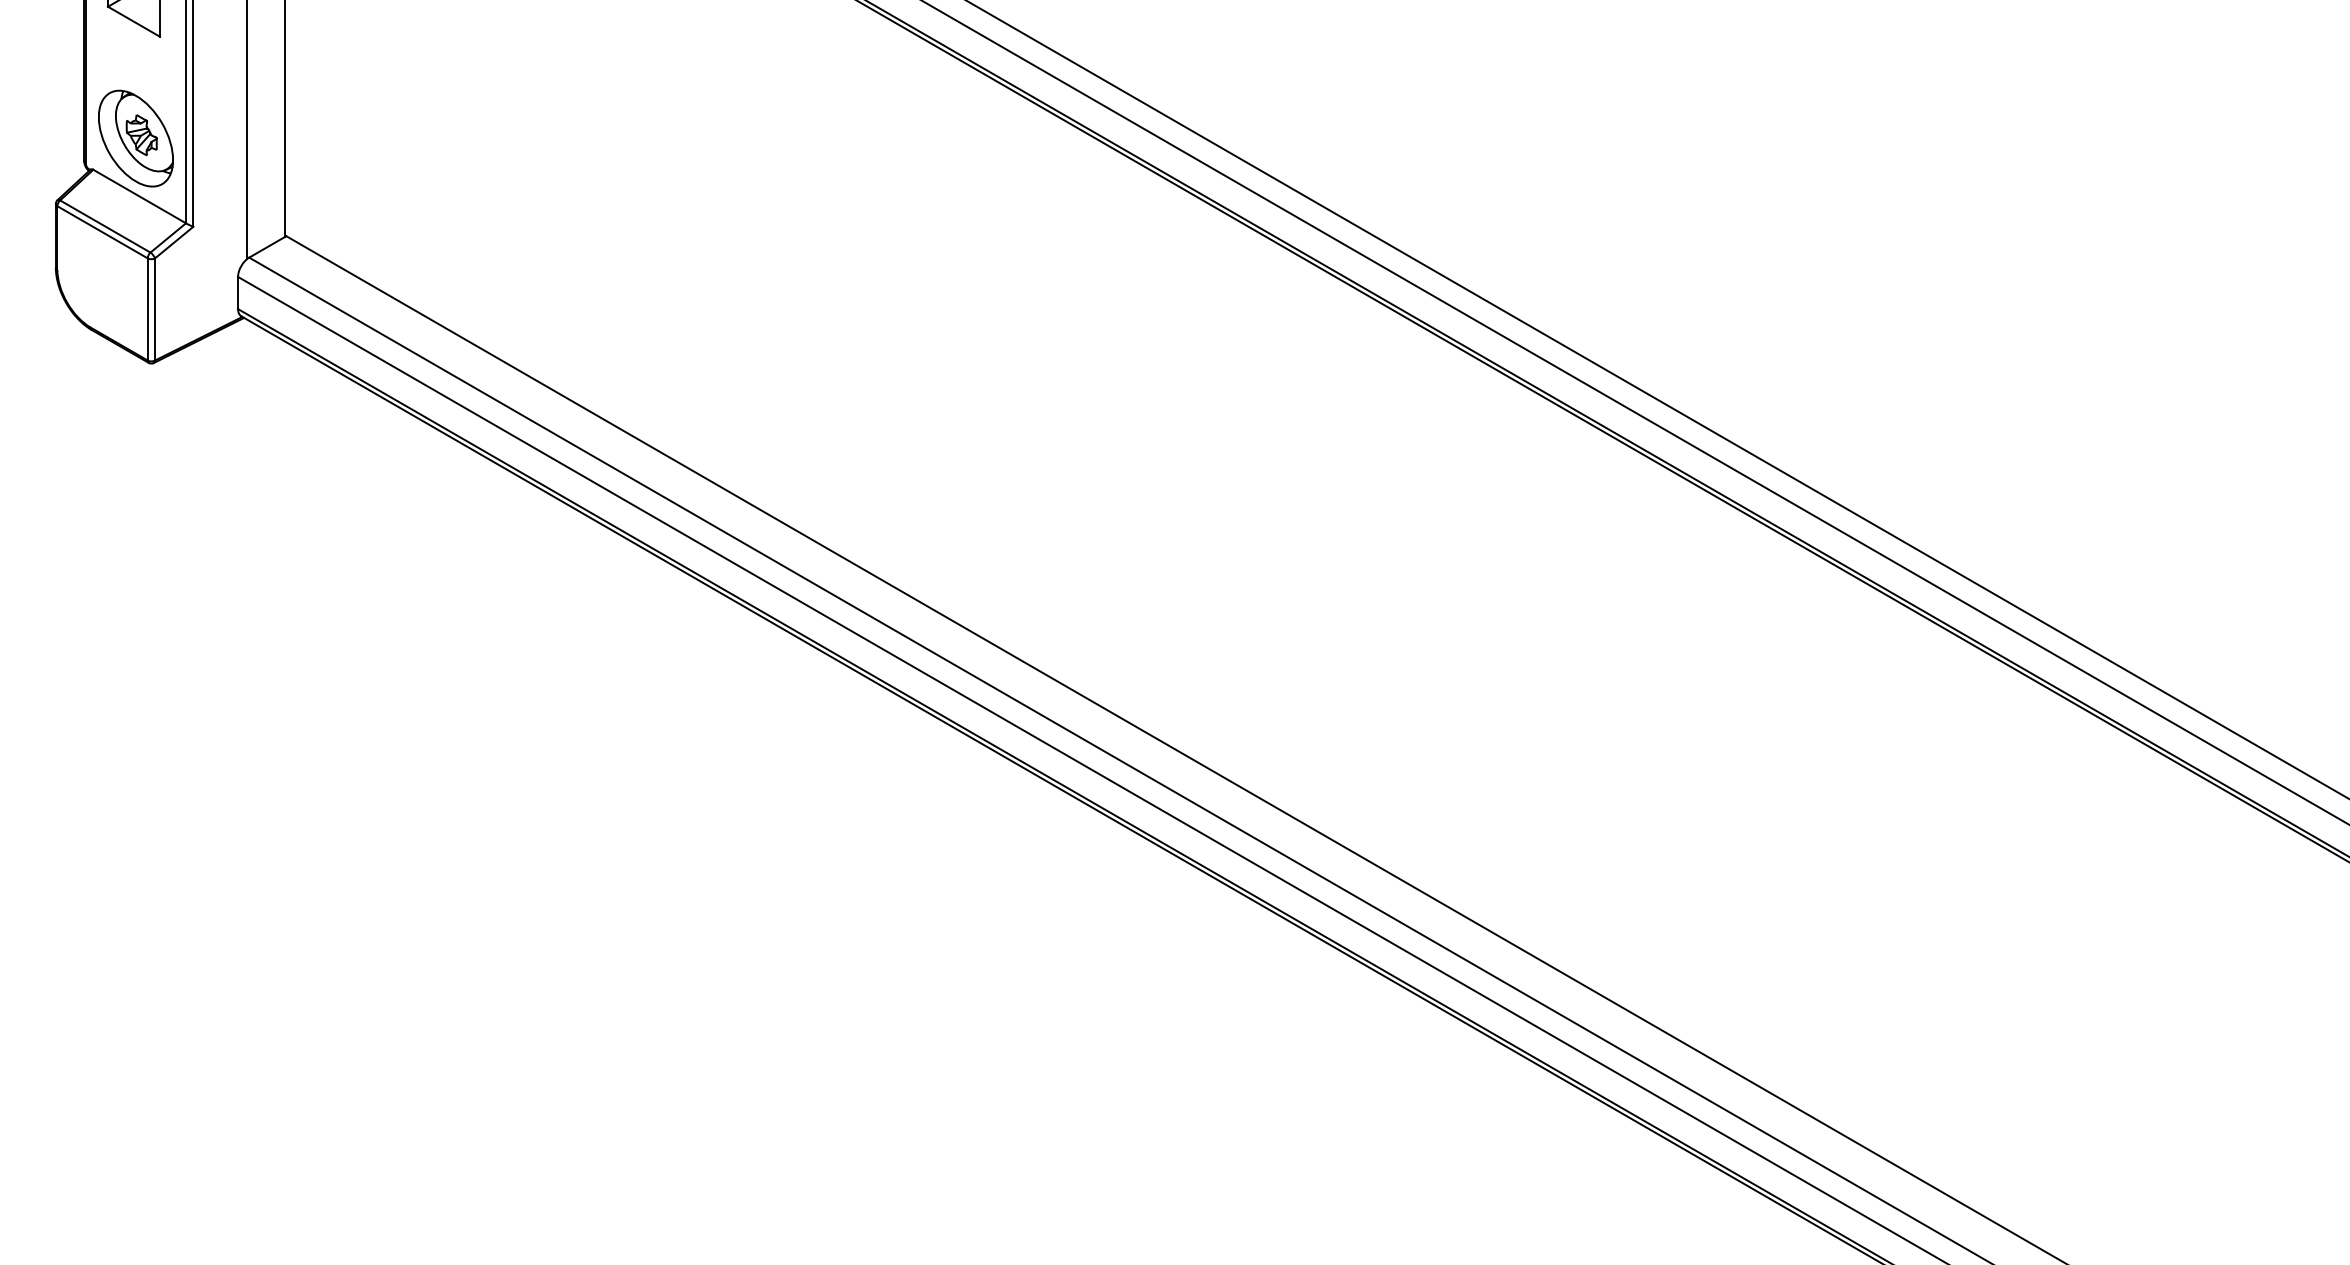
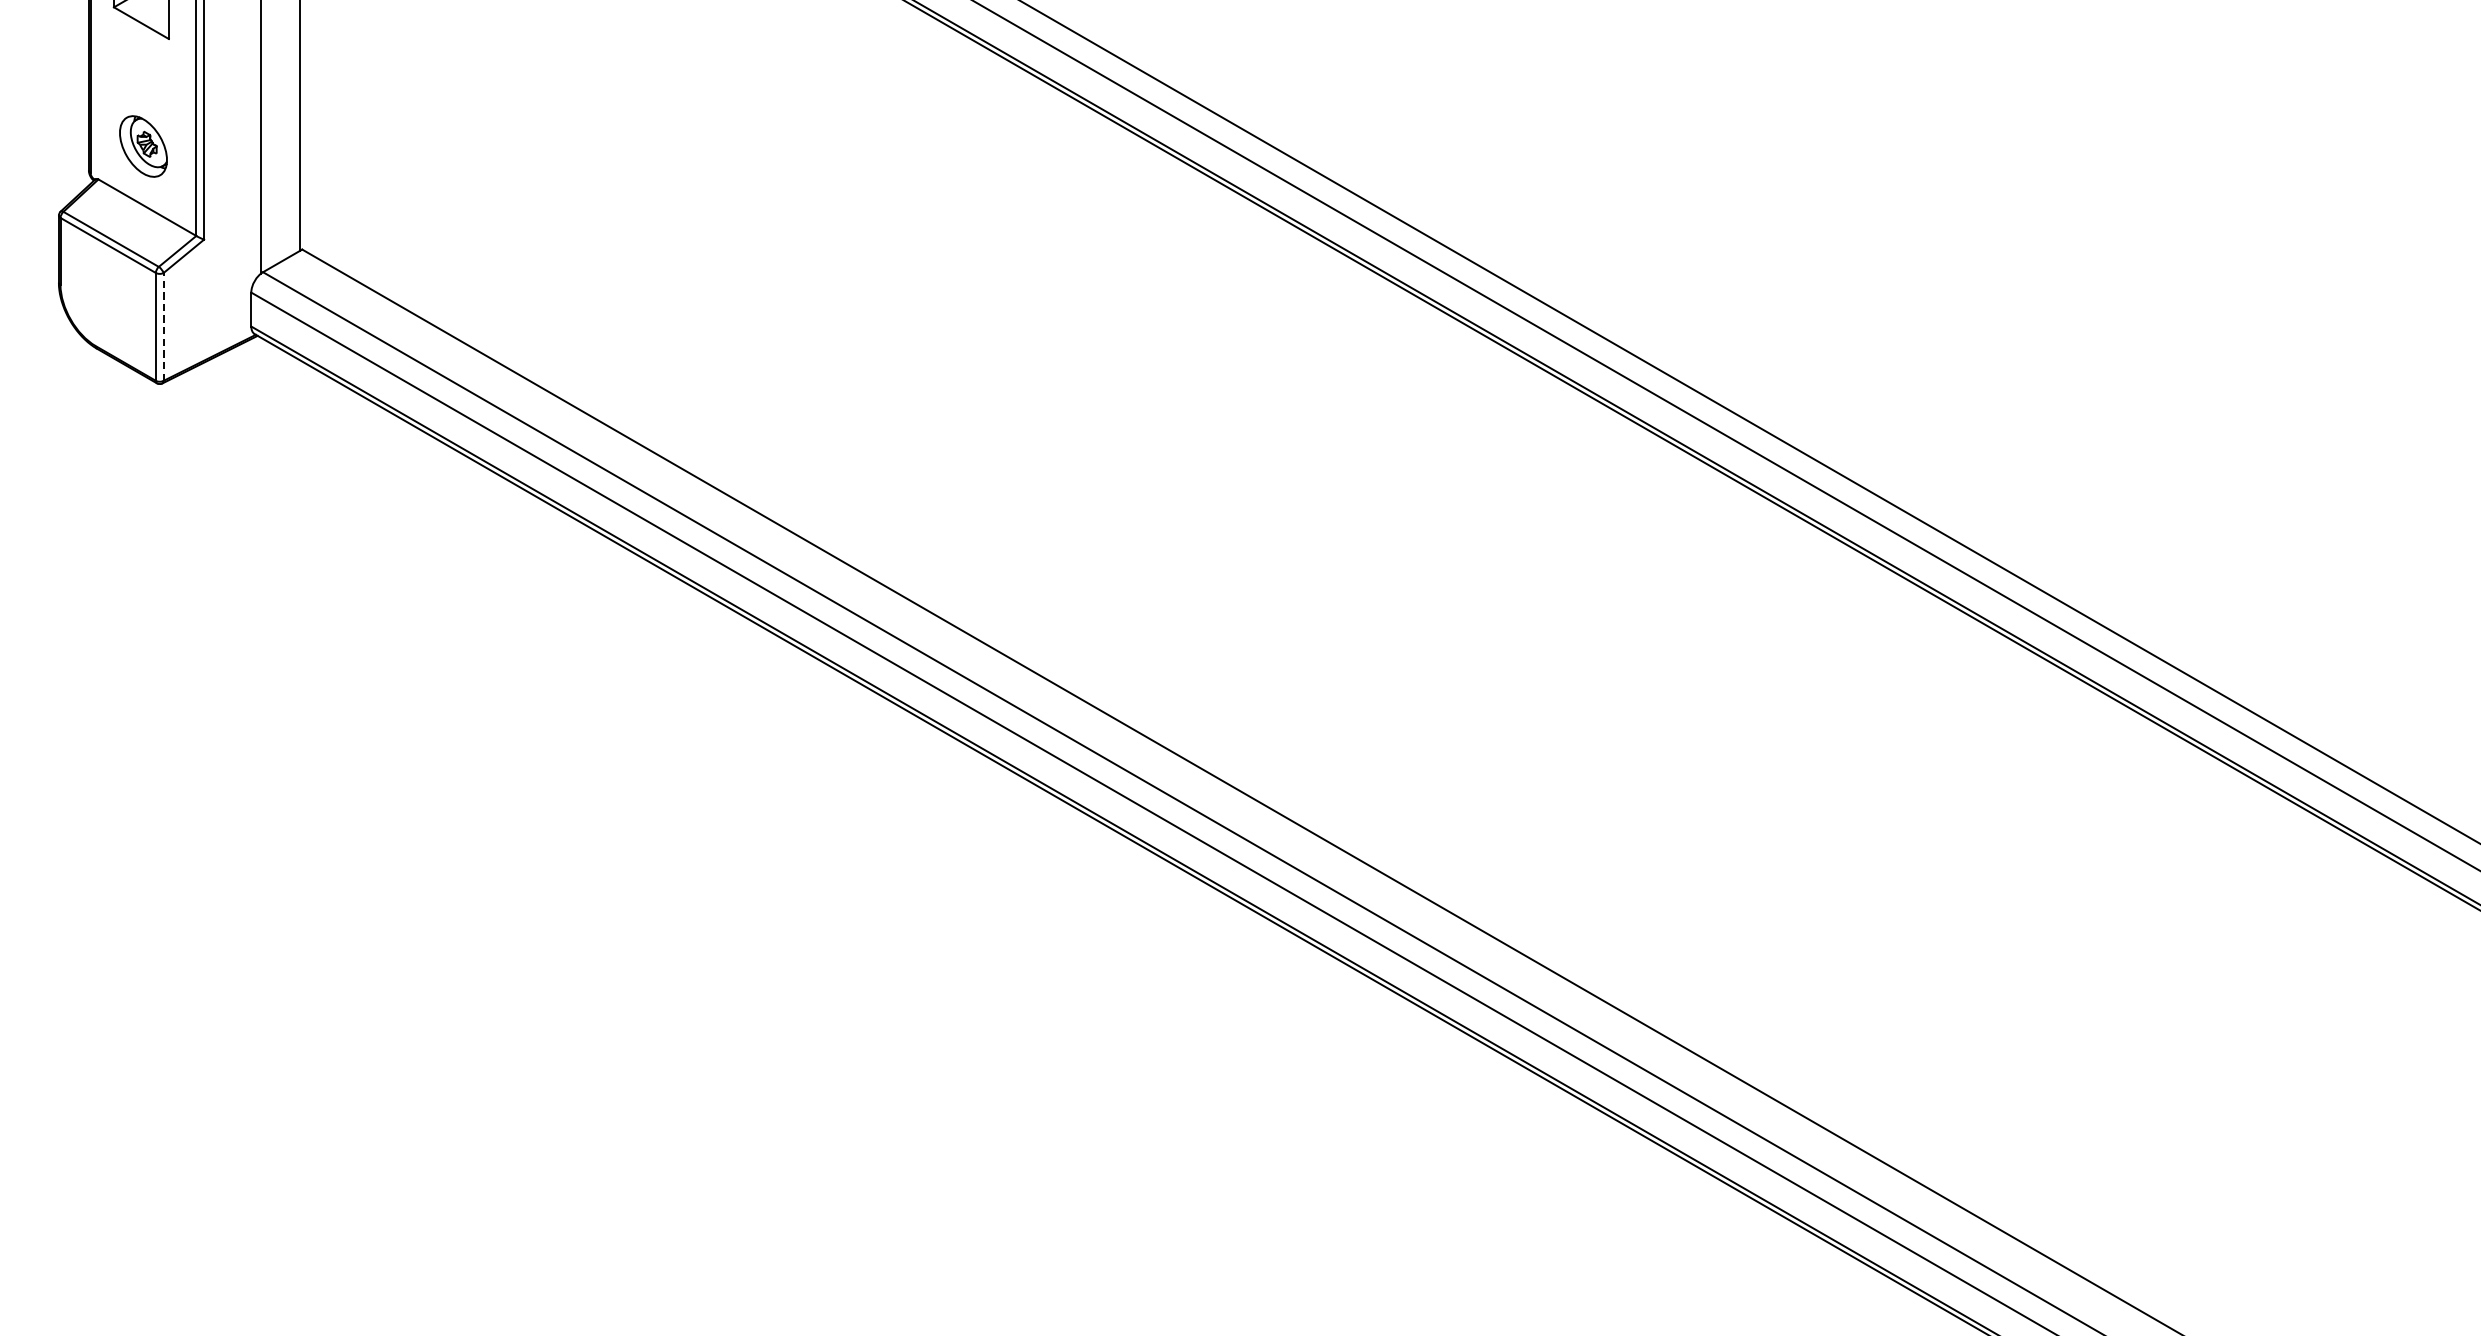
part: (135, 138) -> (142, 146), size x0.6
line: (155, 309) -> (164, 326), solid -> dashed

